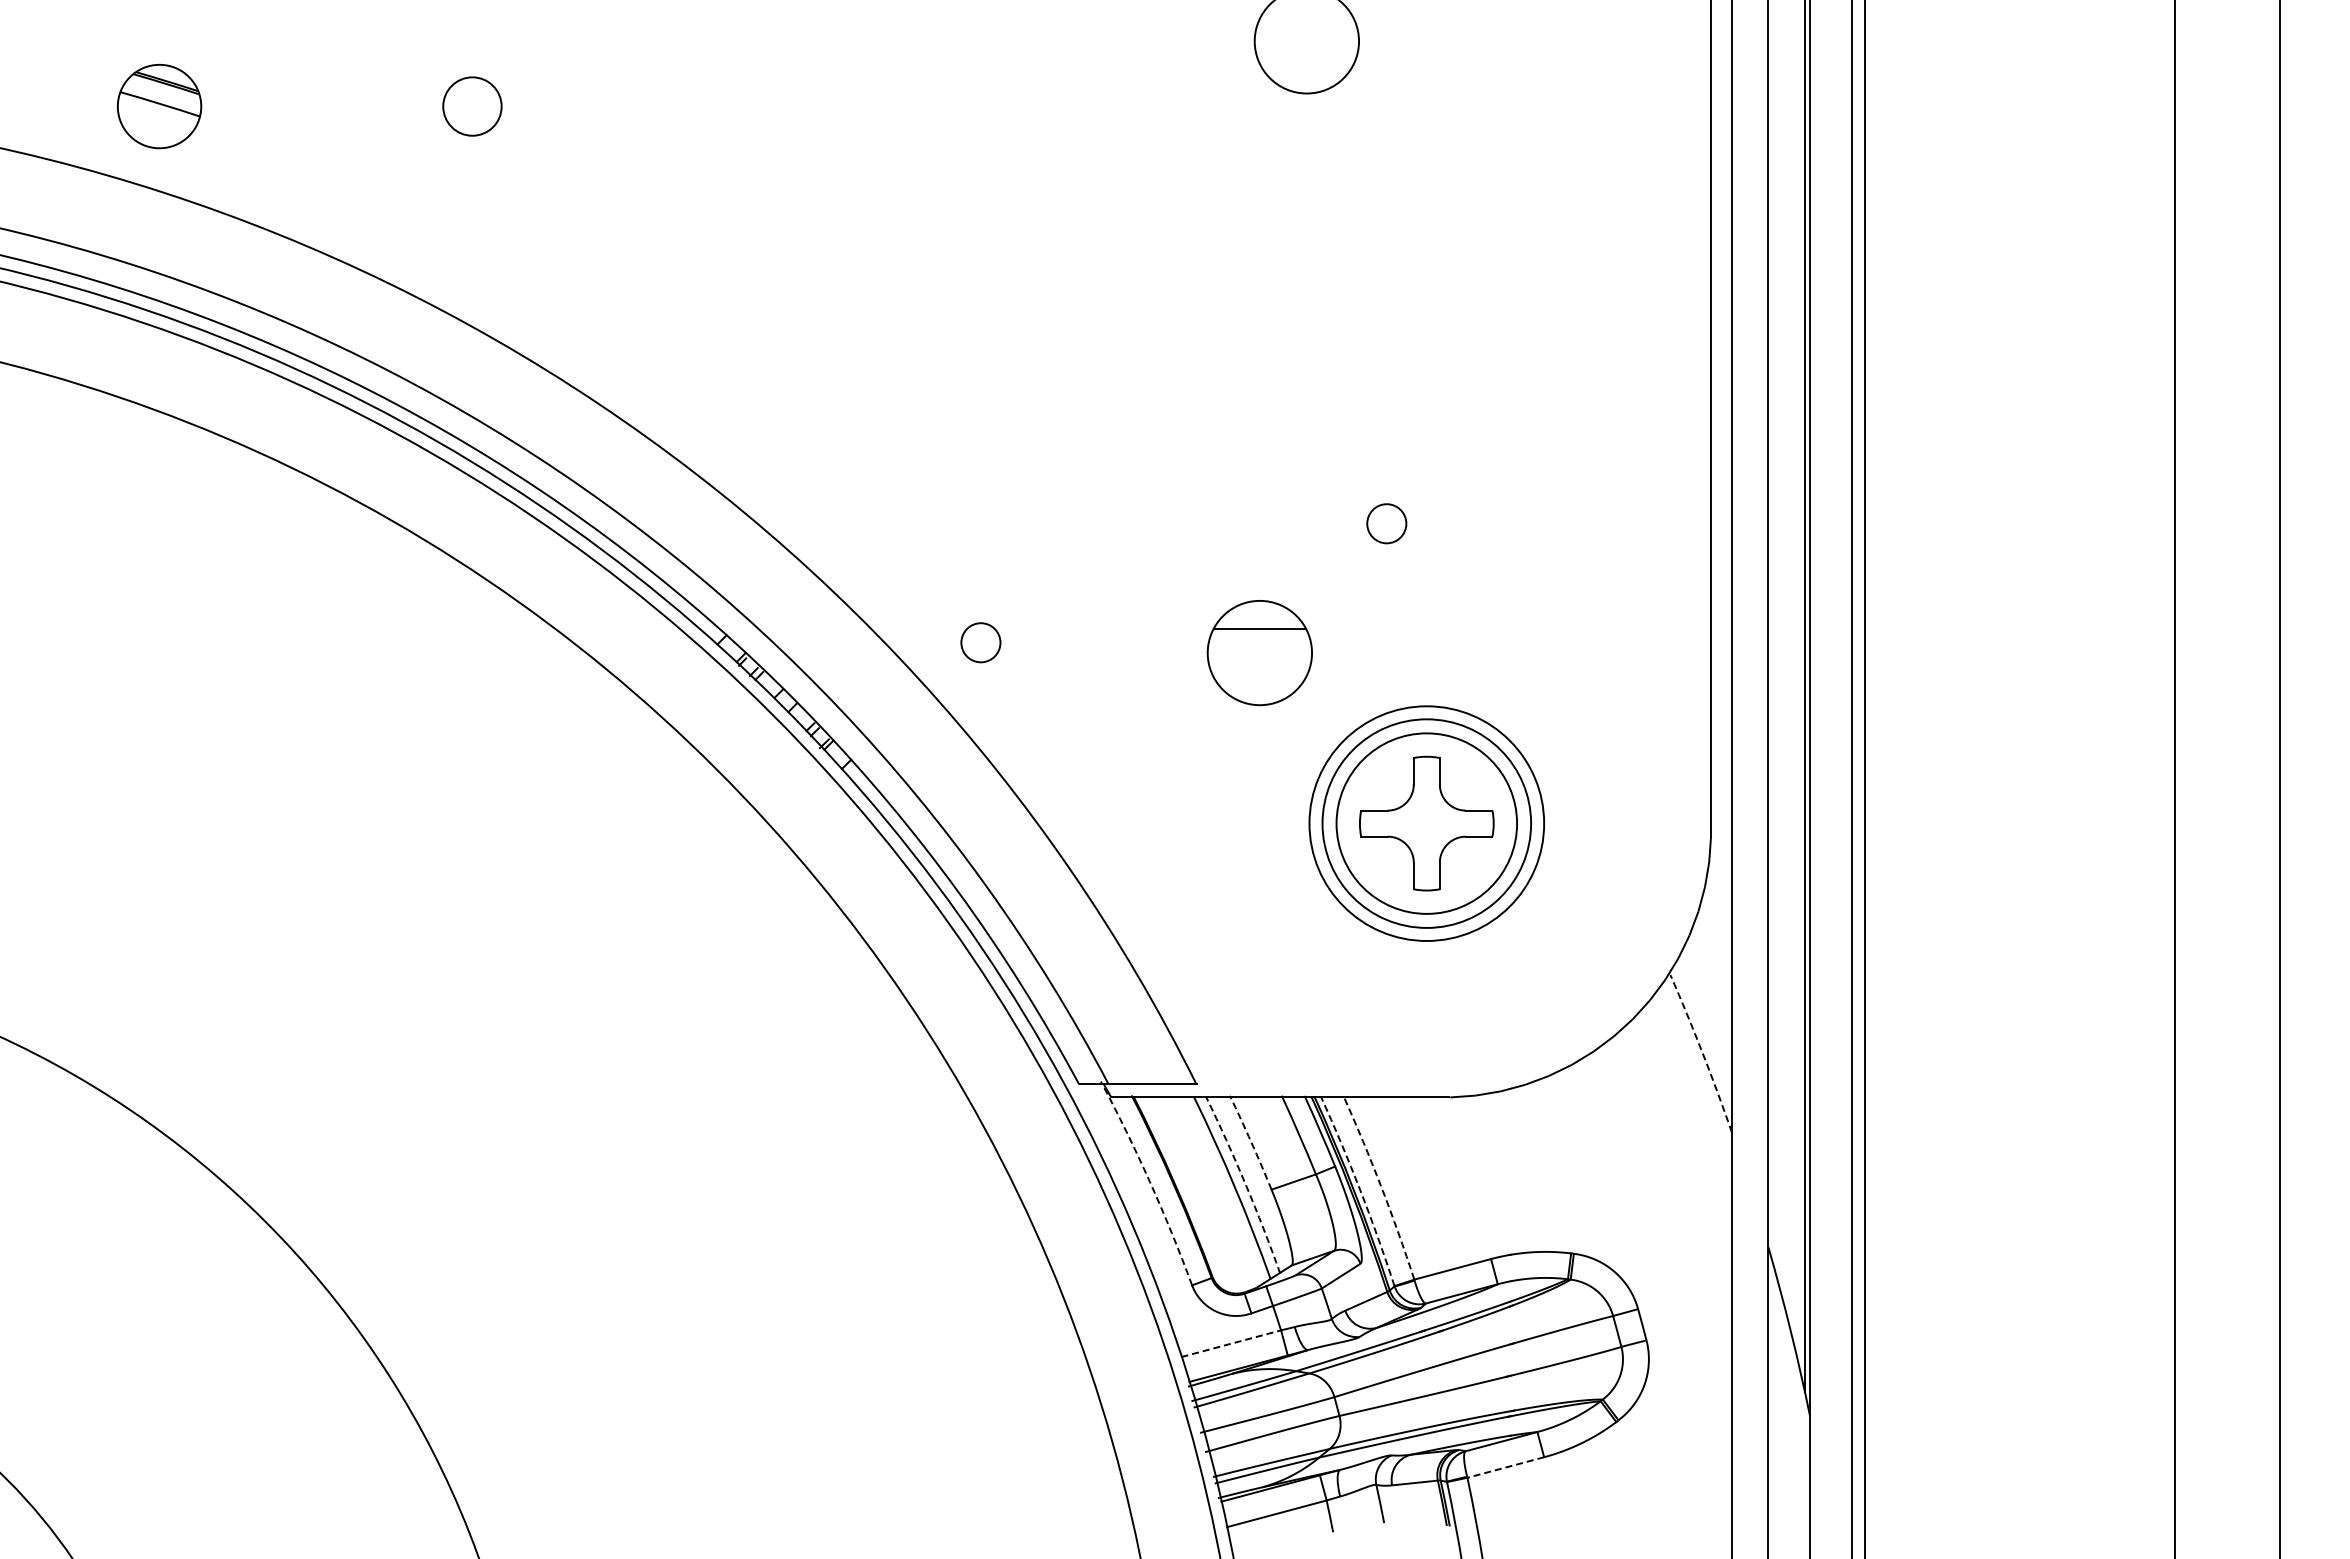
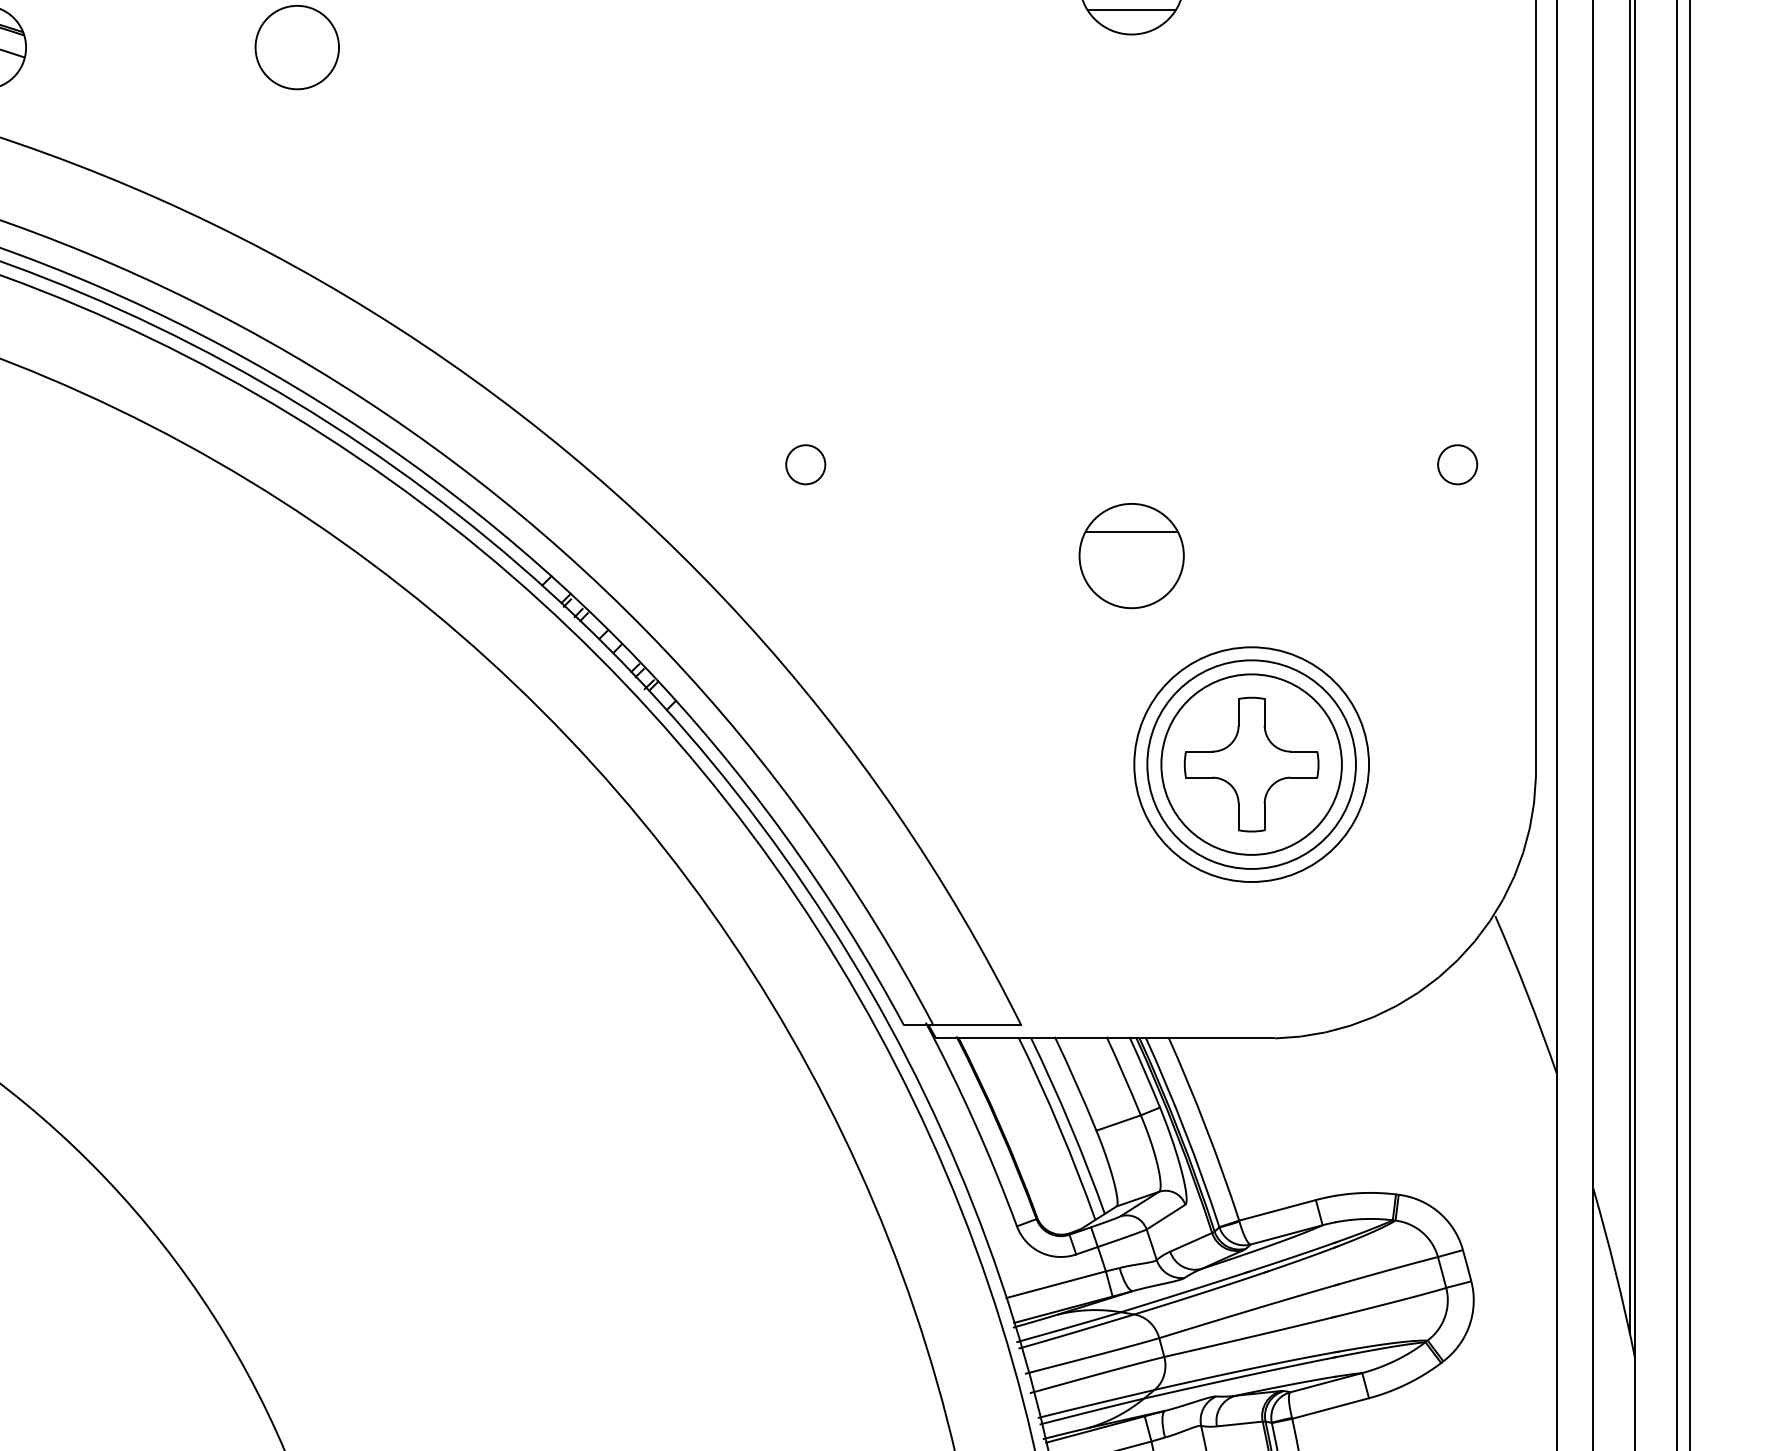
line: (1306, 69) -> (1131, 10), added
circle: (472, 106) -> (297, 47), size x1.43
circle: (1386, 523) -> (1457, 464), moved
circle: (980, 642) -> (805, 464), moved
part: (1259, 653) -> (1131, 556), moved
arc: (1702, 1053) -> (1527, 994), dashed -> solid
arc: (1251, 1142) -> (1076, 1083), dashed -> solid
arc: (1149, 1181) -> (974, 1122), dashed -> solid
arc: (1245, 1184) -> (1070, 1125), dashed -> solid
arc: (1381, 1186) -> (1206, 1127), dashed -> solid
arc: (1360, 1190) -> (1185, 1131), dashed -> solid
line: (1231, 1343) -> (1056, 1284), dashed -> solid
line: (1505, 1467) -> (1330, 1408), dashed -> solid

